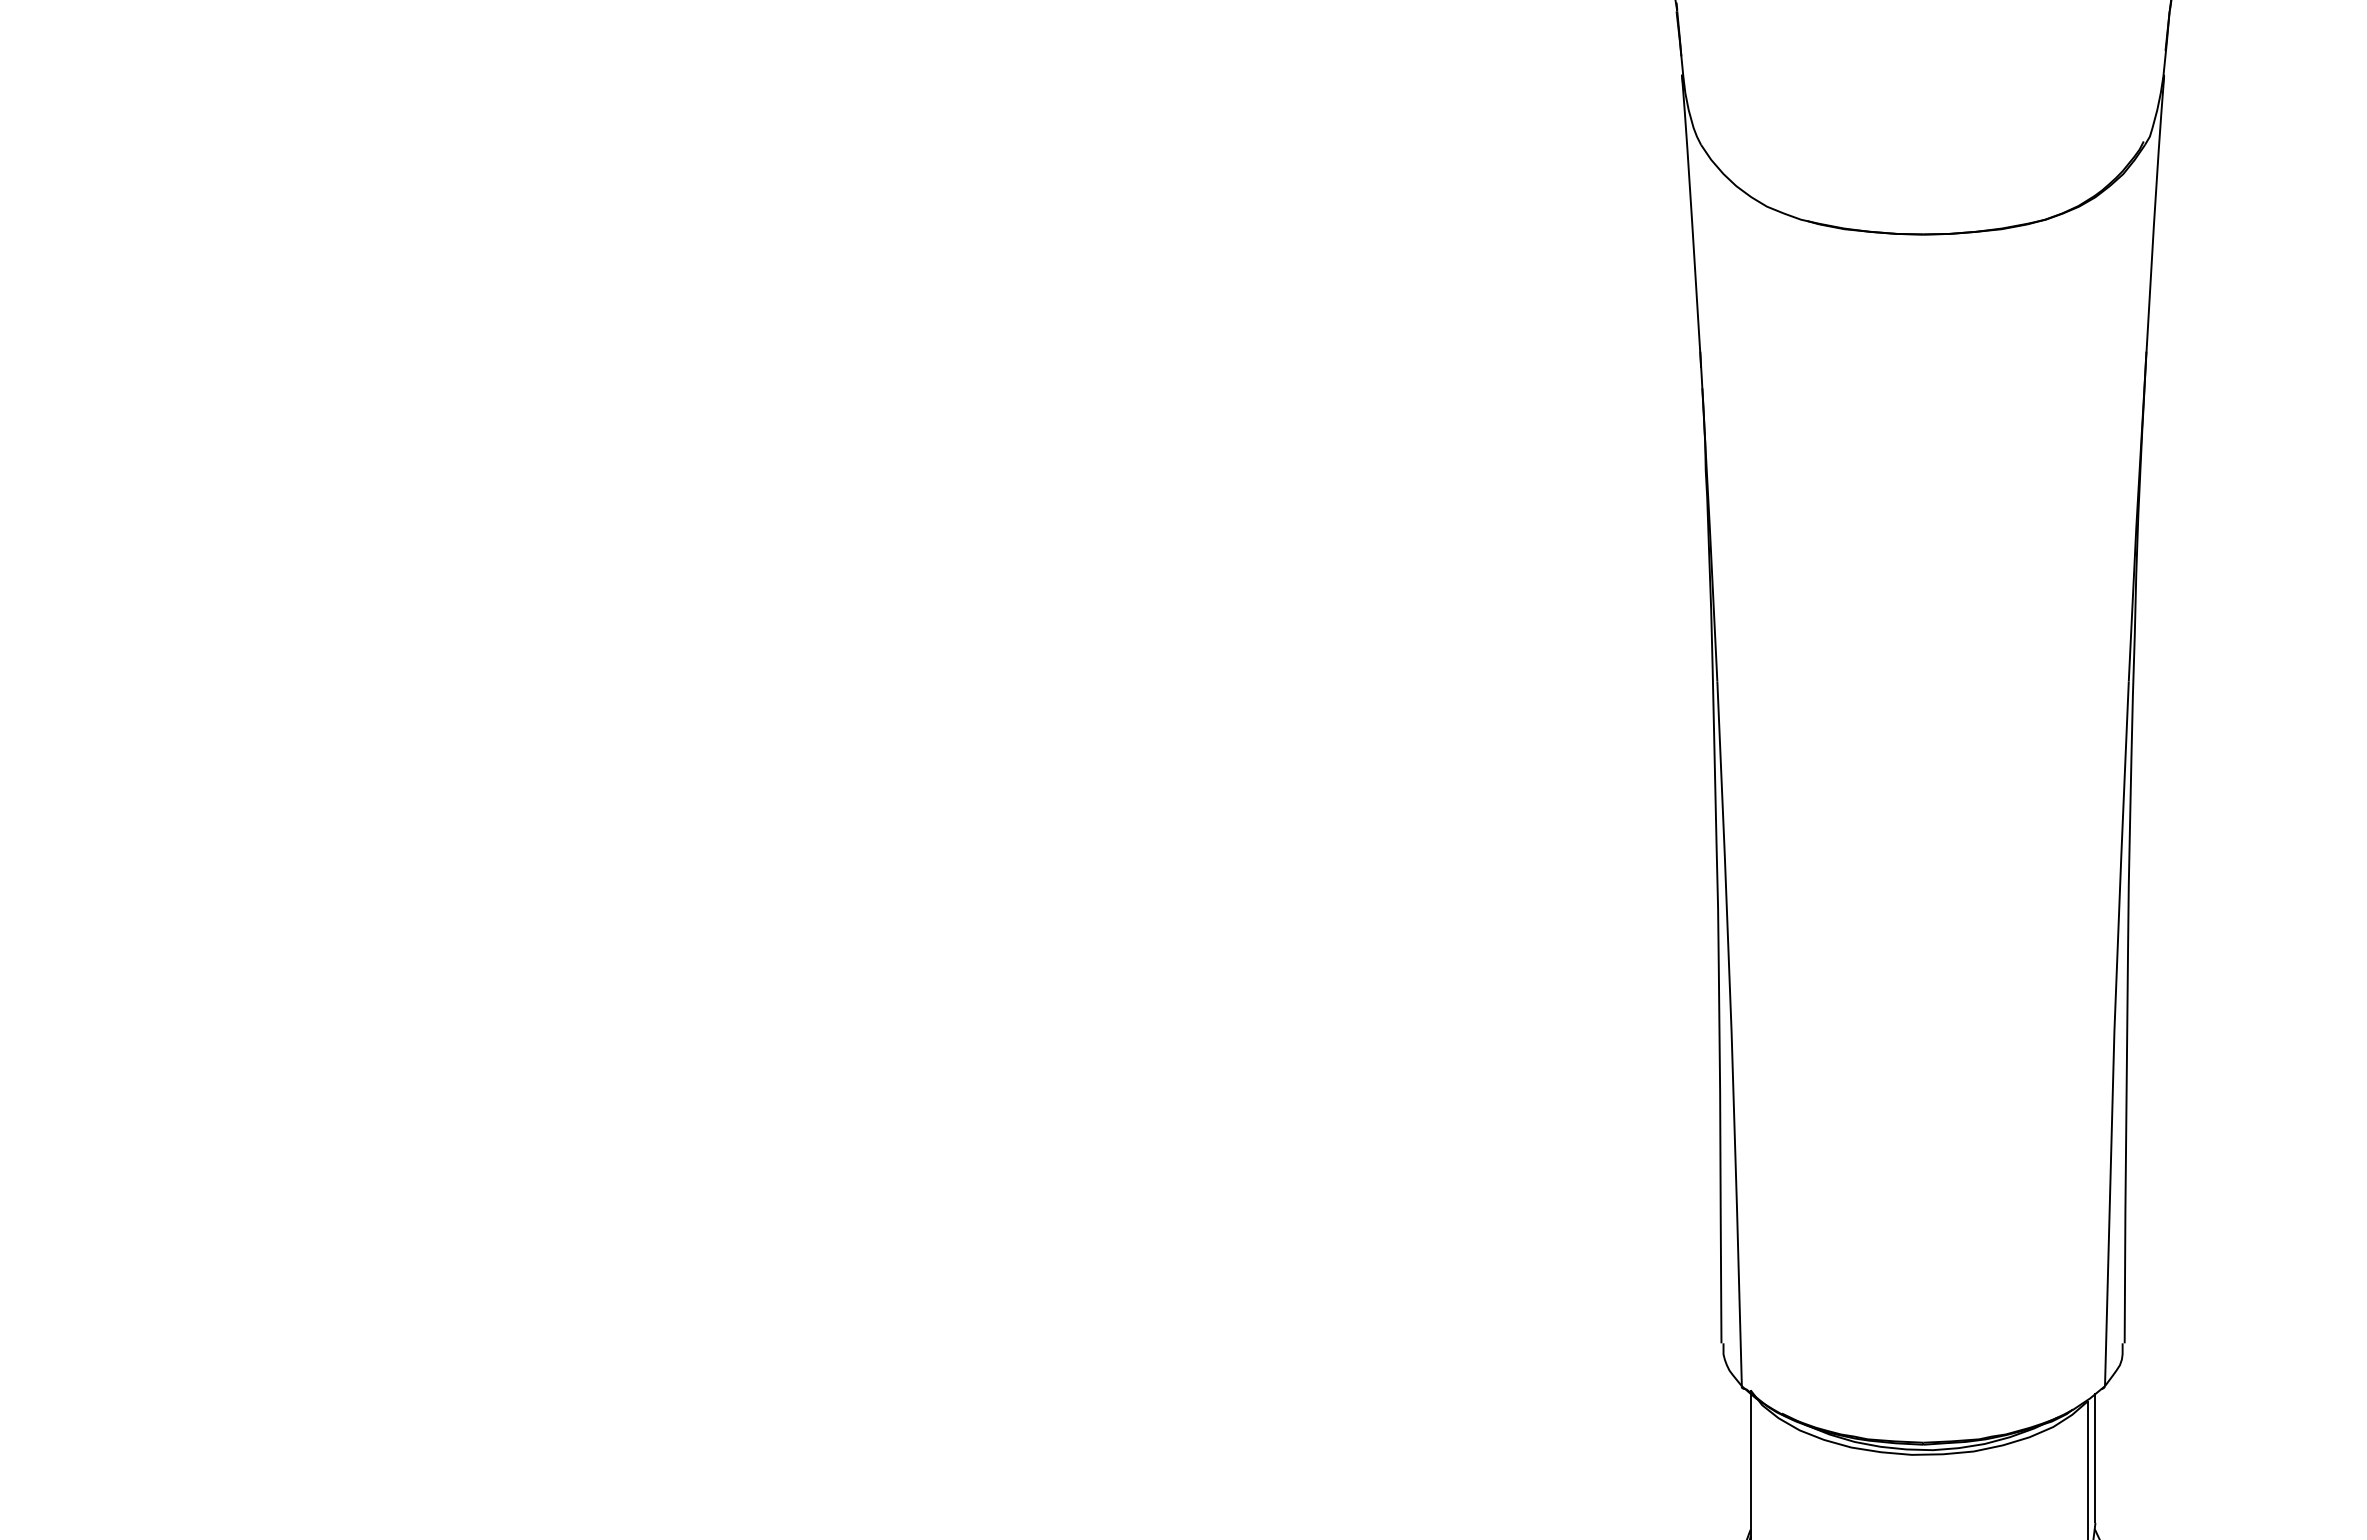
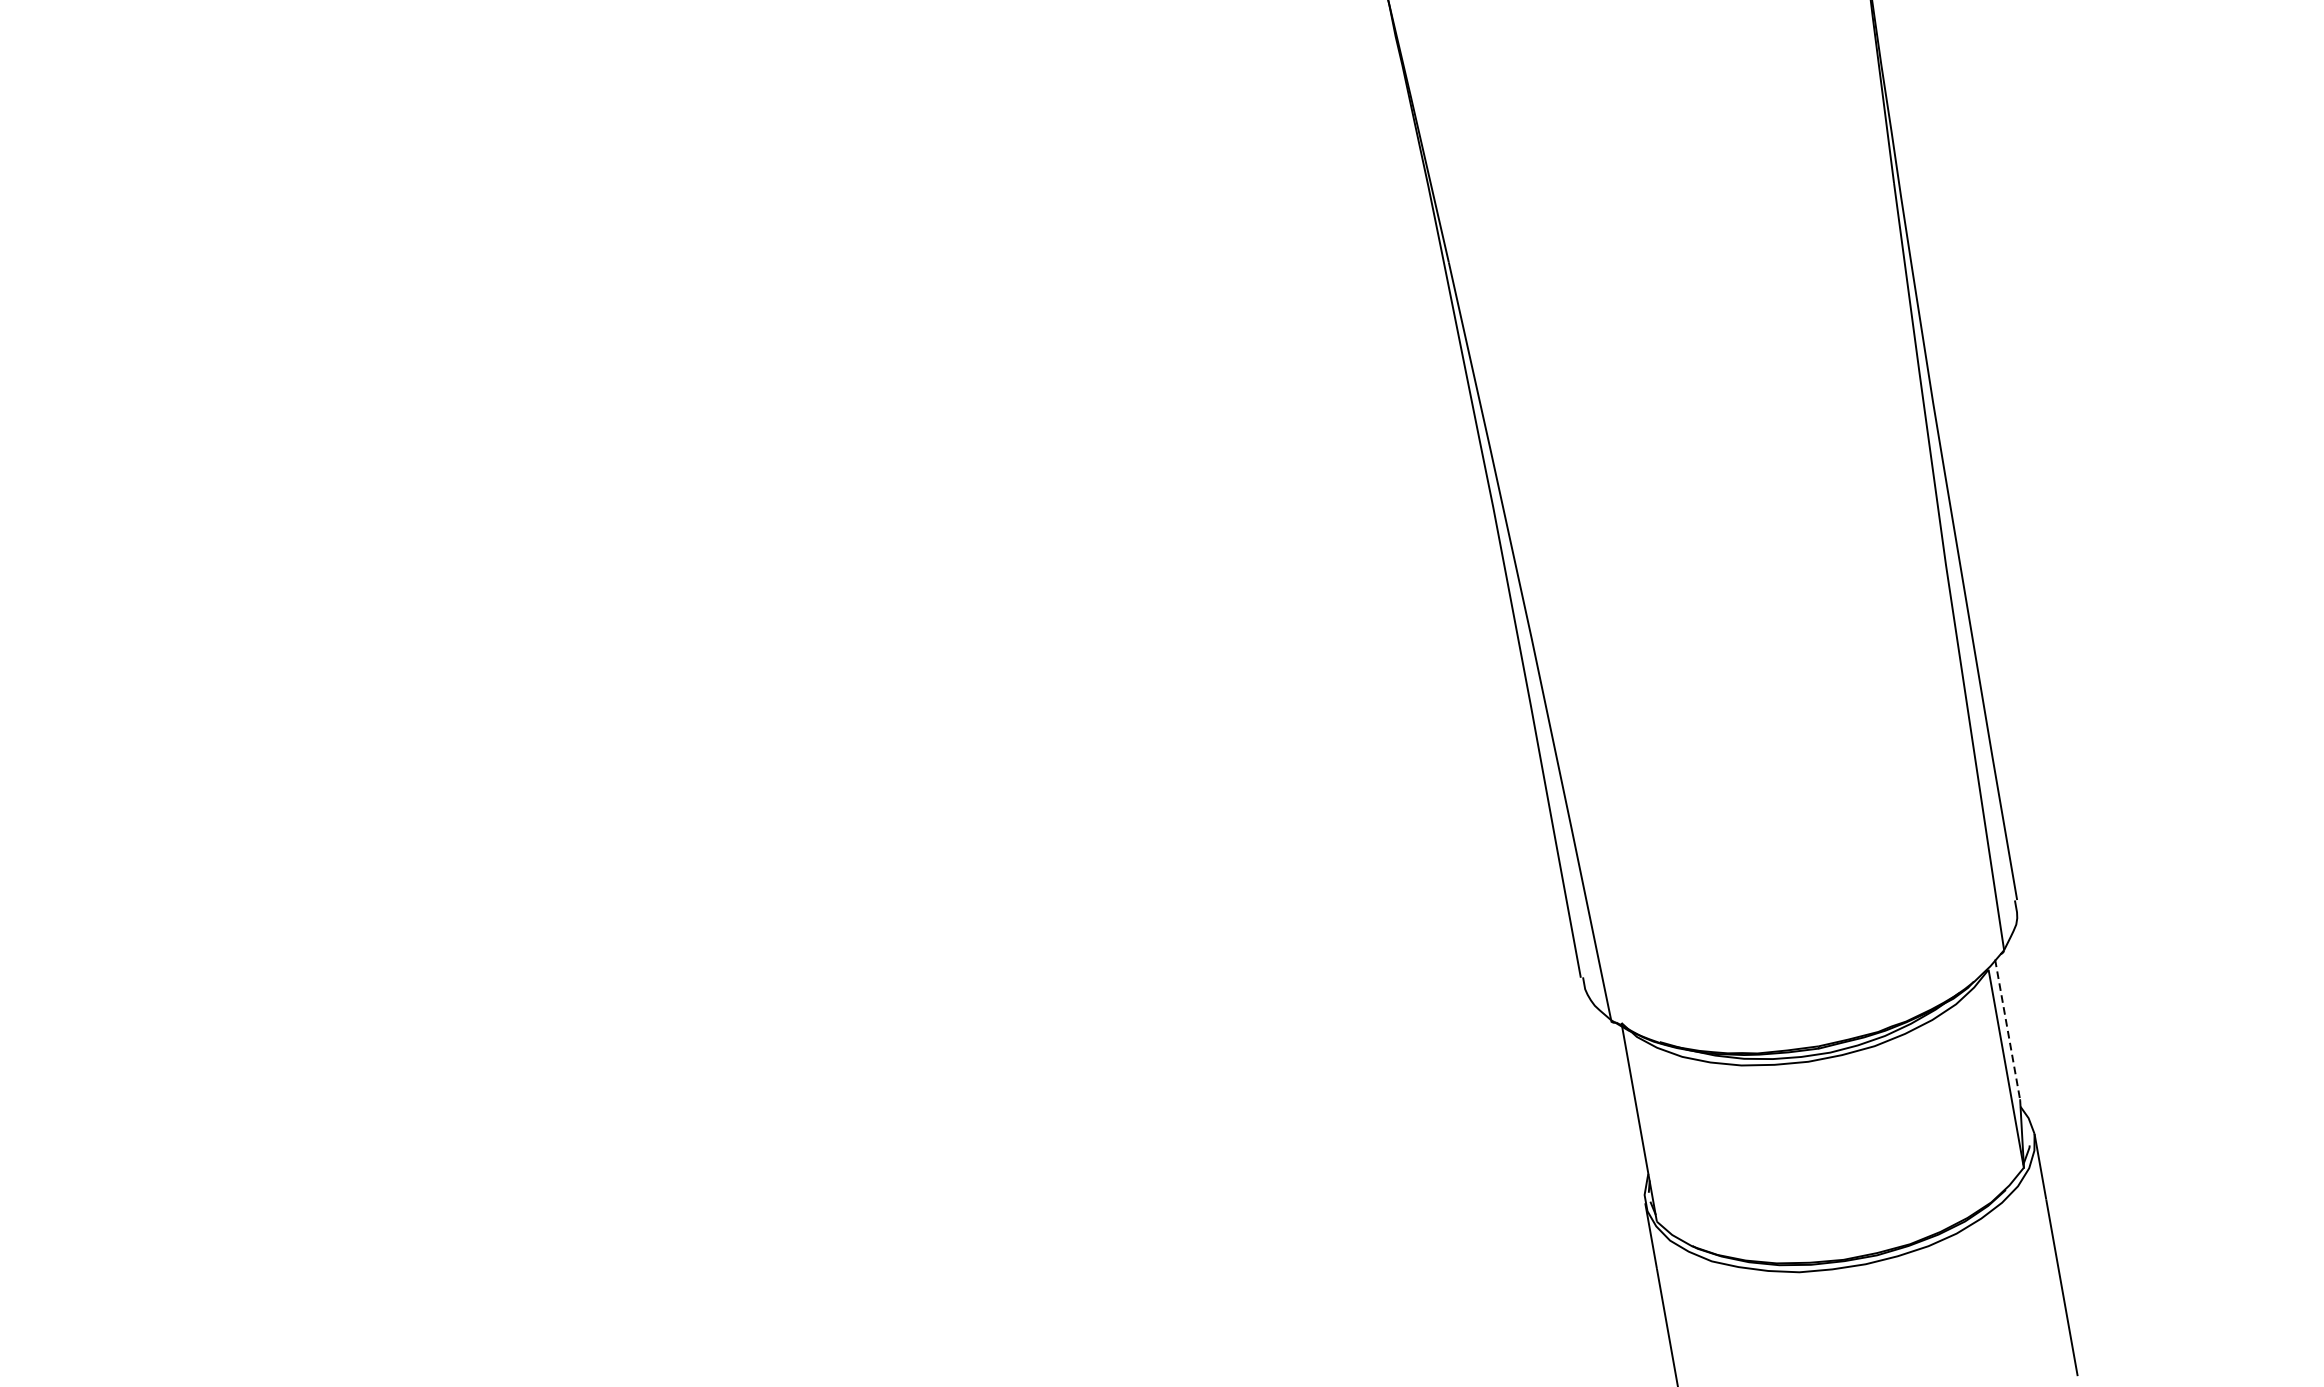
line: (2095, 1457) -> (2007, 1029), solid -> dashed

